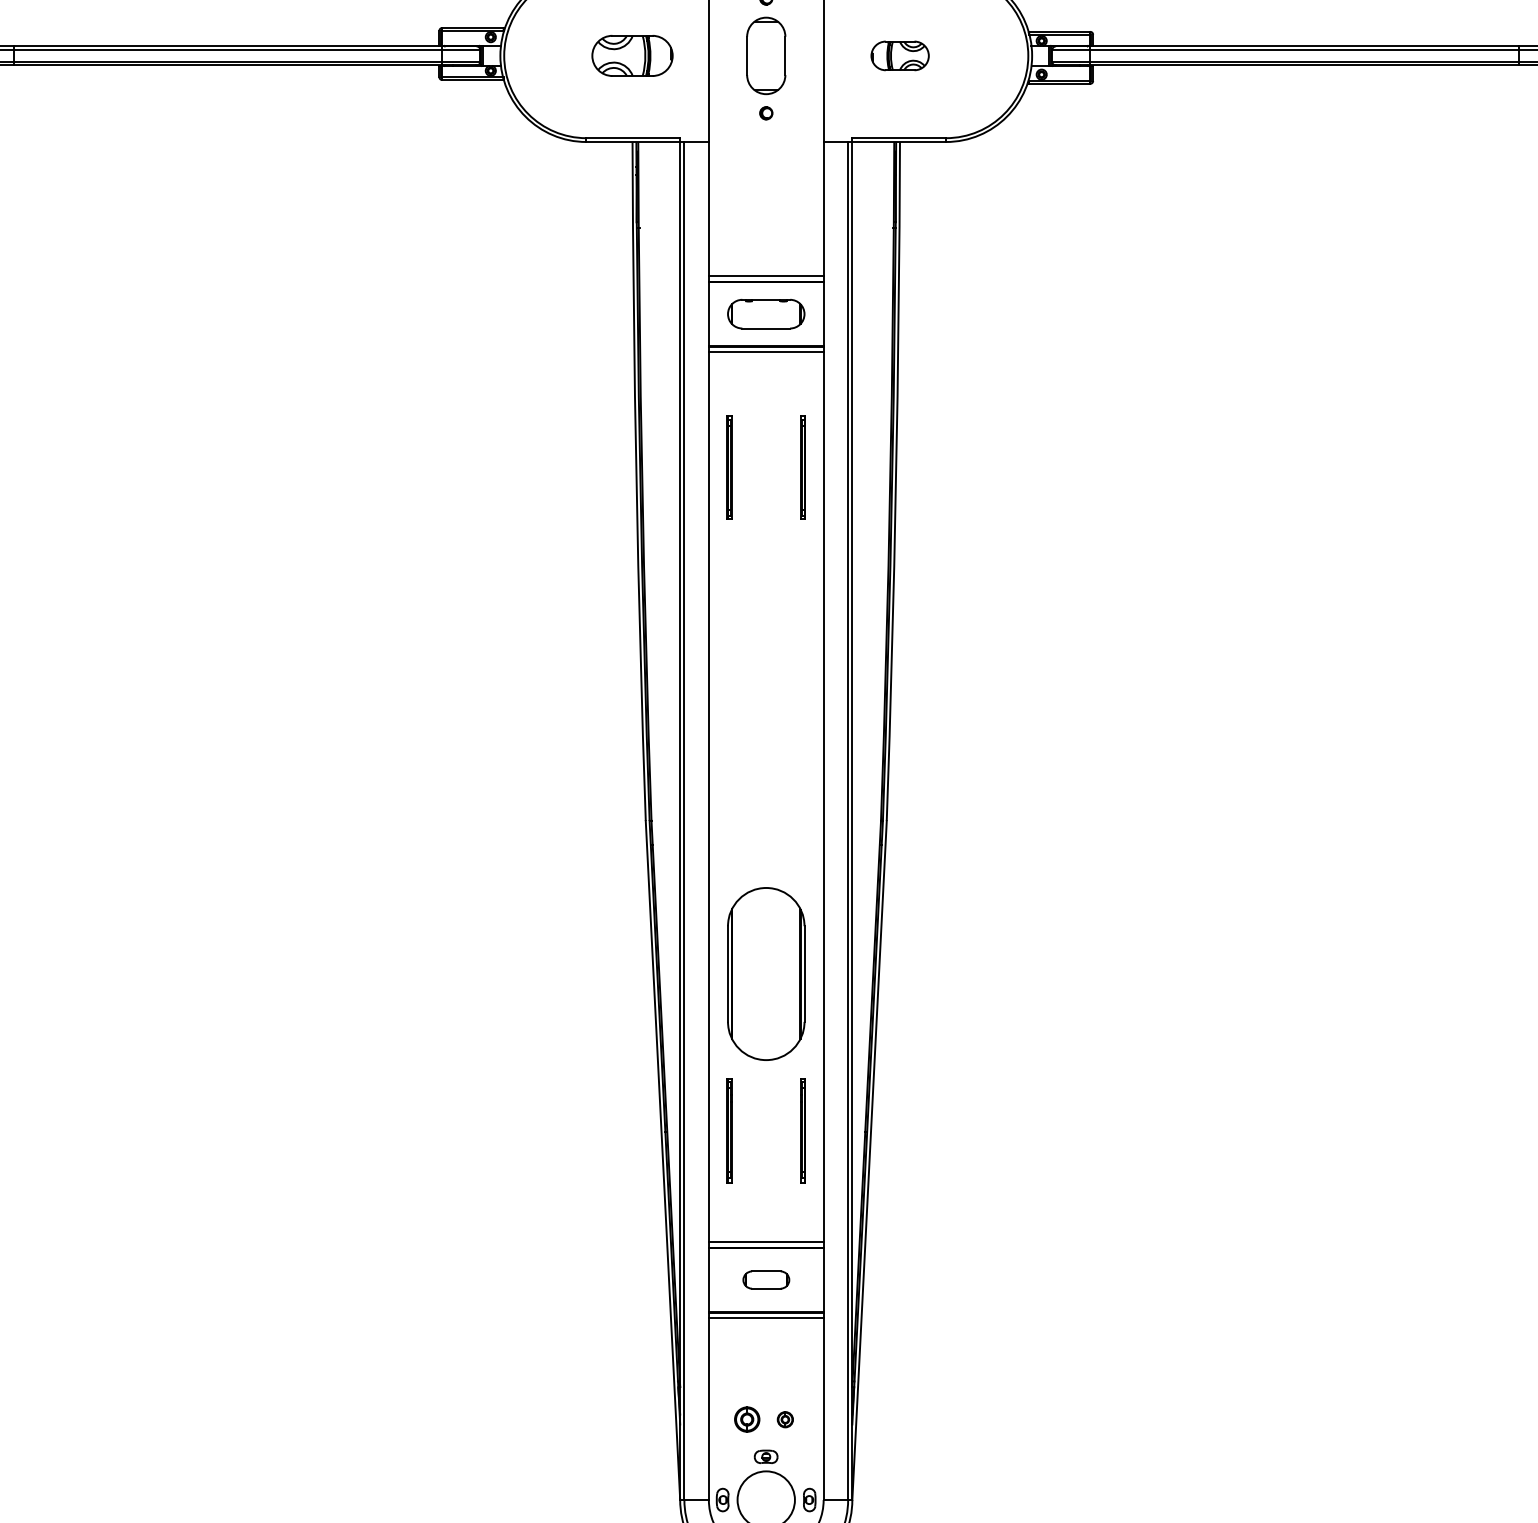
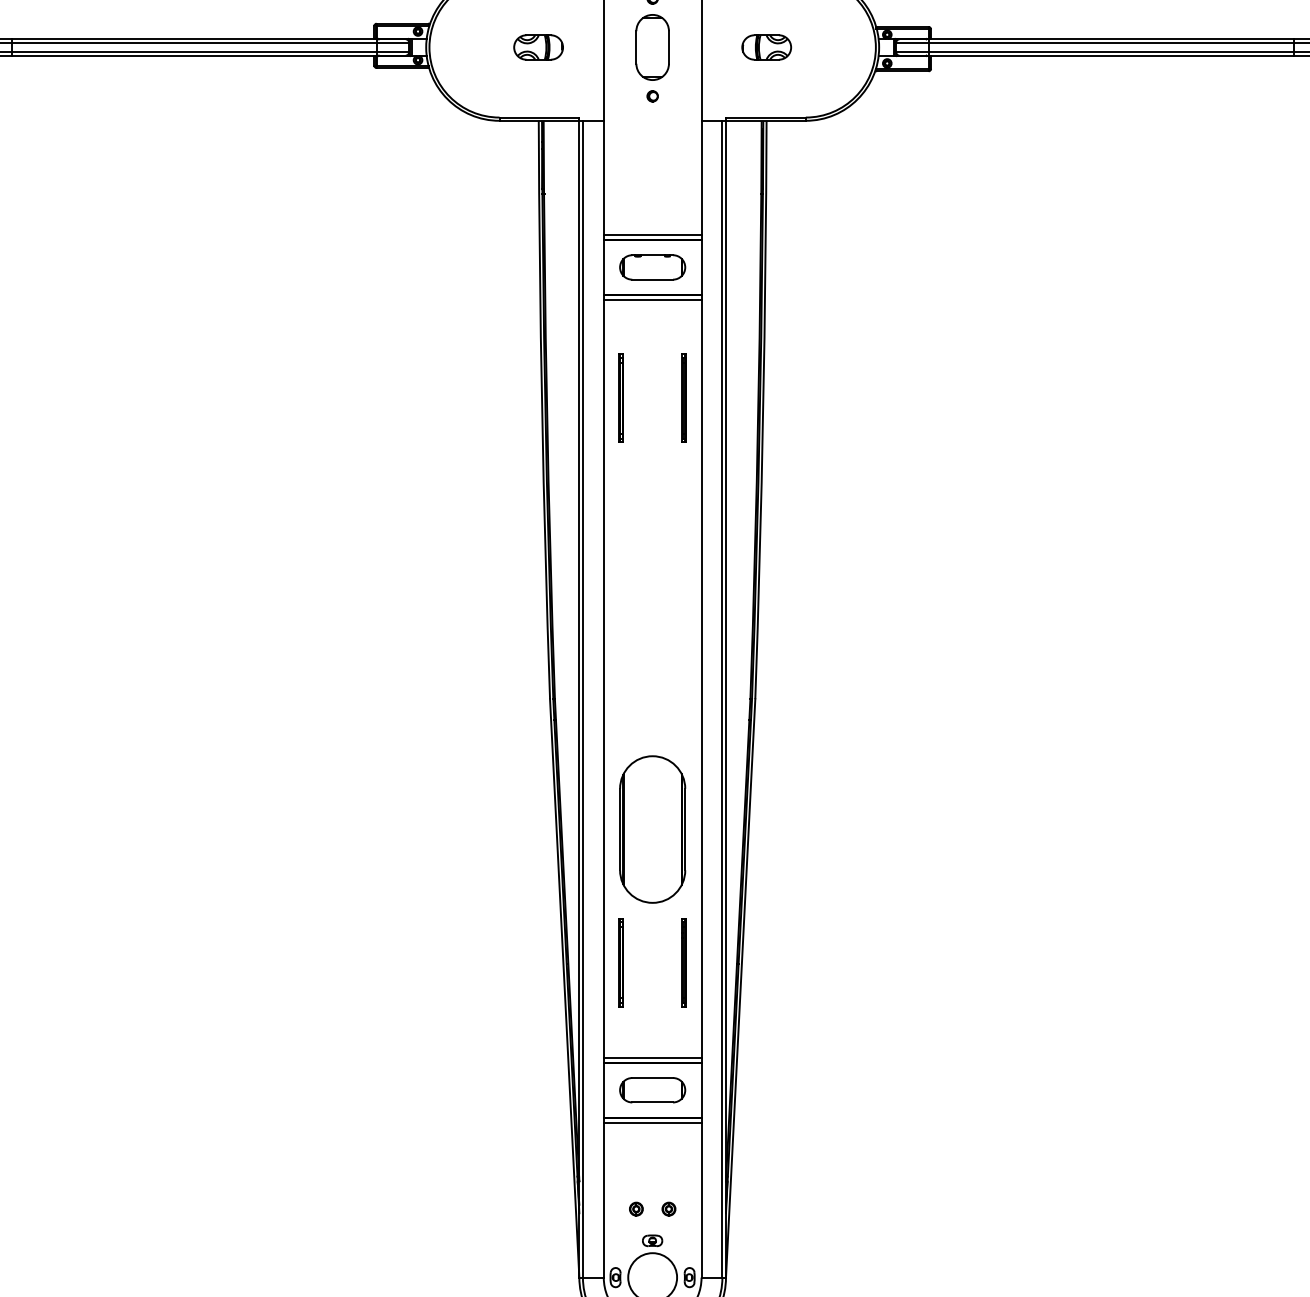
part: (631, 55) -> (537, 47), size x0.71
part: (766, 1279) -> (652, 1089), size x1.67
part: (746, 1419) -> (635, 1208), size x0.62

